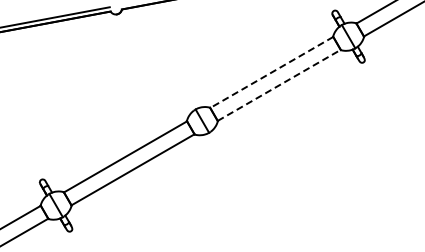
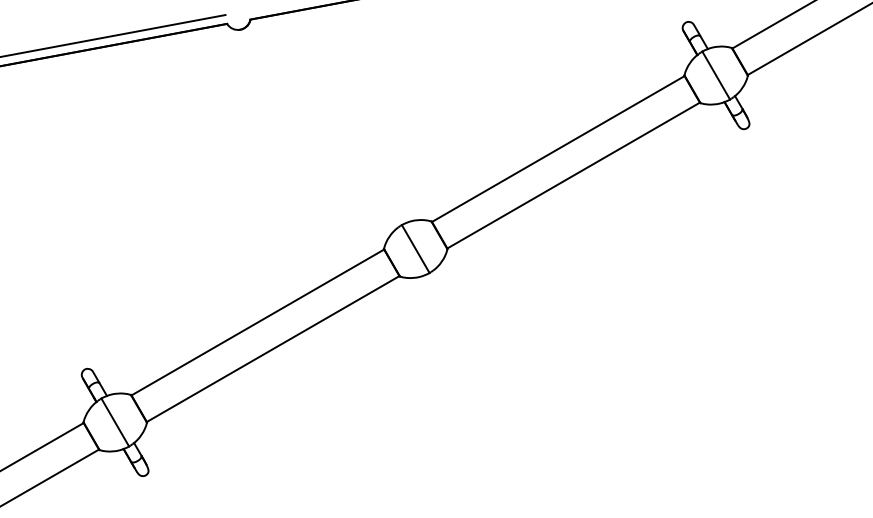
line: (271, 72) -> (557, 149), dashed -> solid
line: (279, 85) -> (574, 175), dashed -> solid

